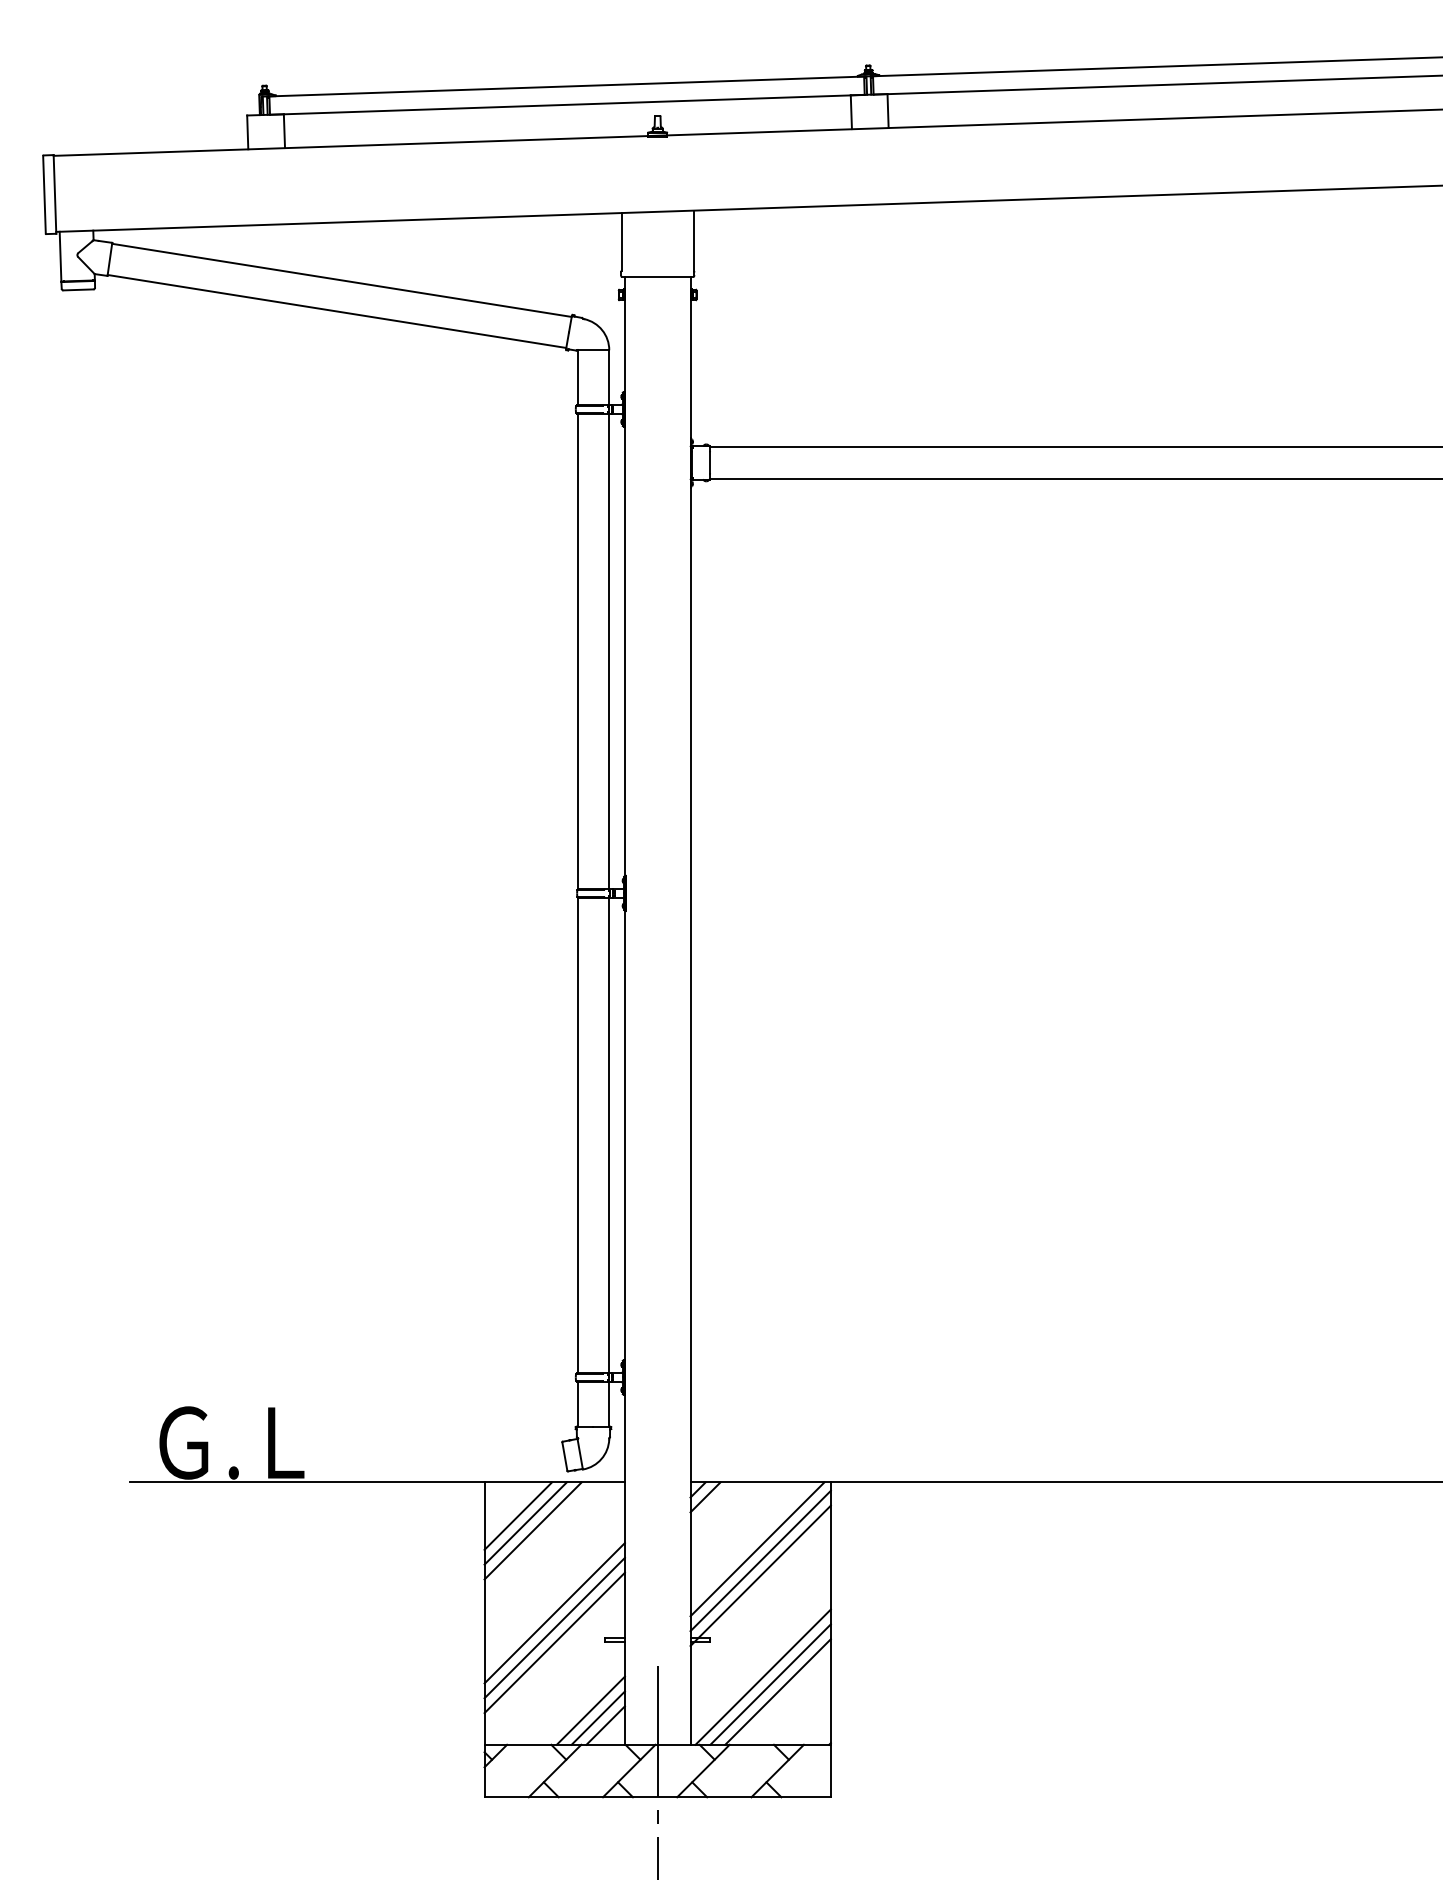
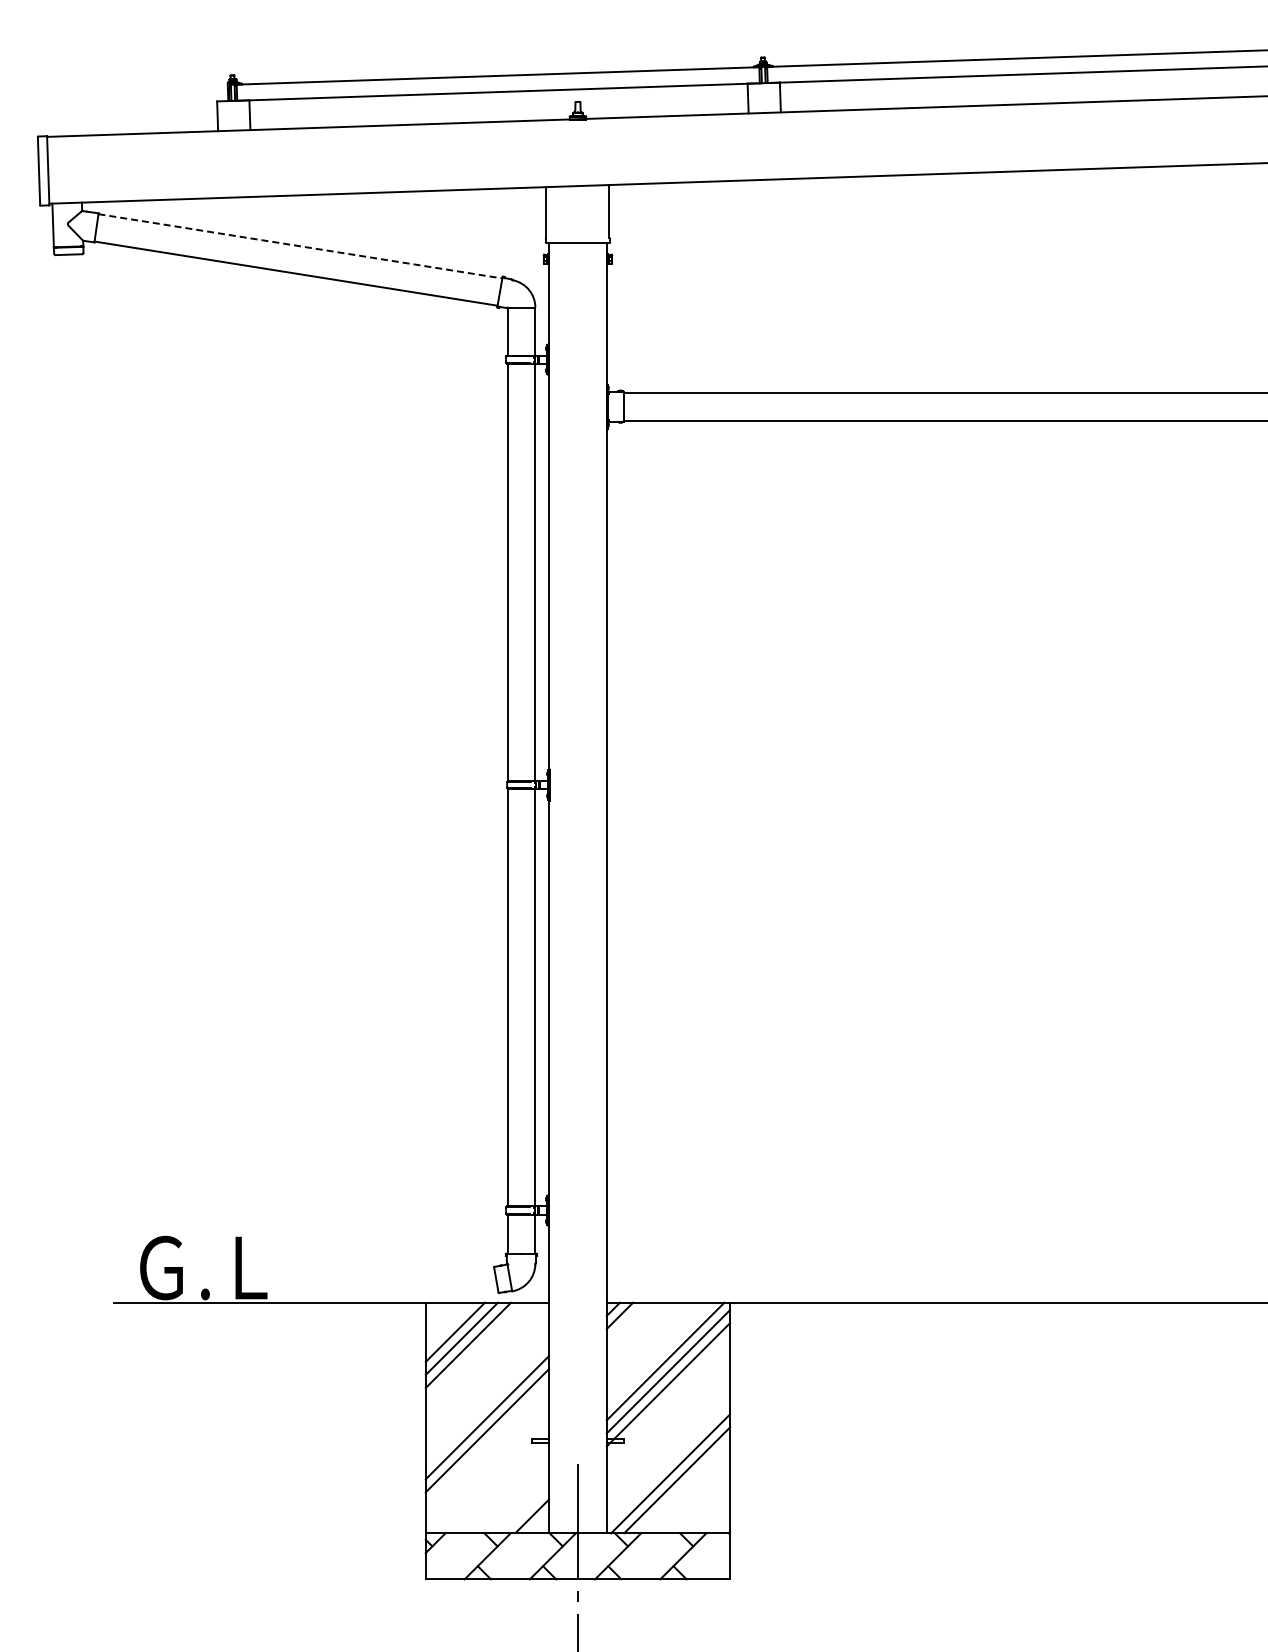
line: (342, 280) -> (300, 246), solid -> dashed
line: (554, 1642) -> (487, 1443), removed
line: (777, 1691) -> (683, 1486), removed
line: (591, 1710) -> (519, 1503), removed
line: (598, 1717) -> (525, 1509), removed

